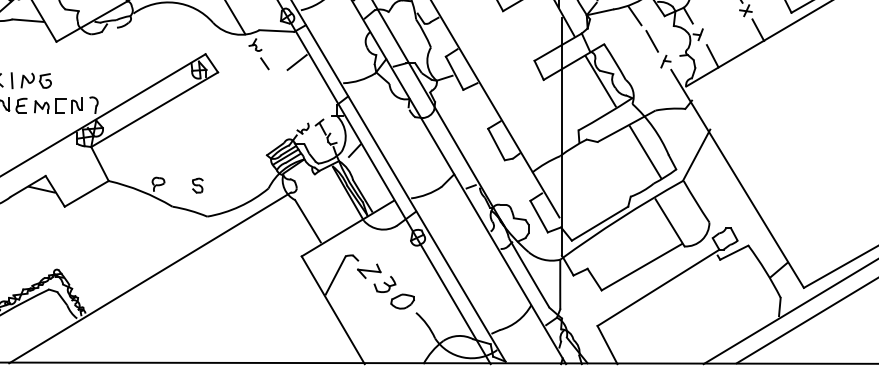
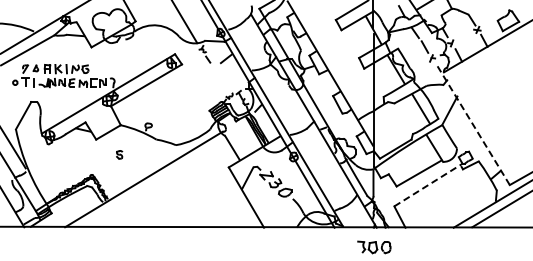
line: (737, 177) -> (472, 123), solid -> dashed
part: (197, 185) -> (119, 154), moved
line: (658, 286) -> (428, 184), solid -> dashed

